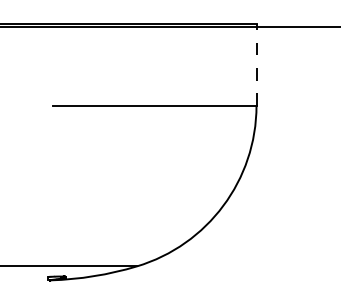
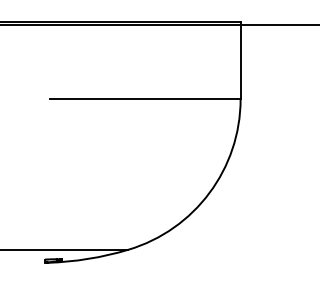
line: (256, 64) -> (240, 60), dashed -> solid

